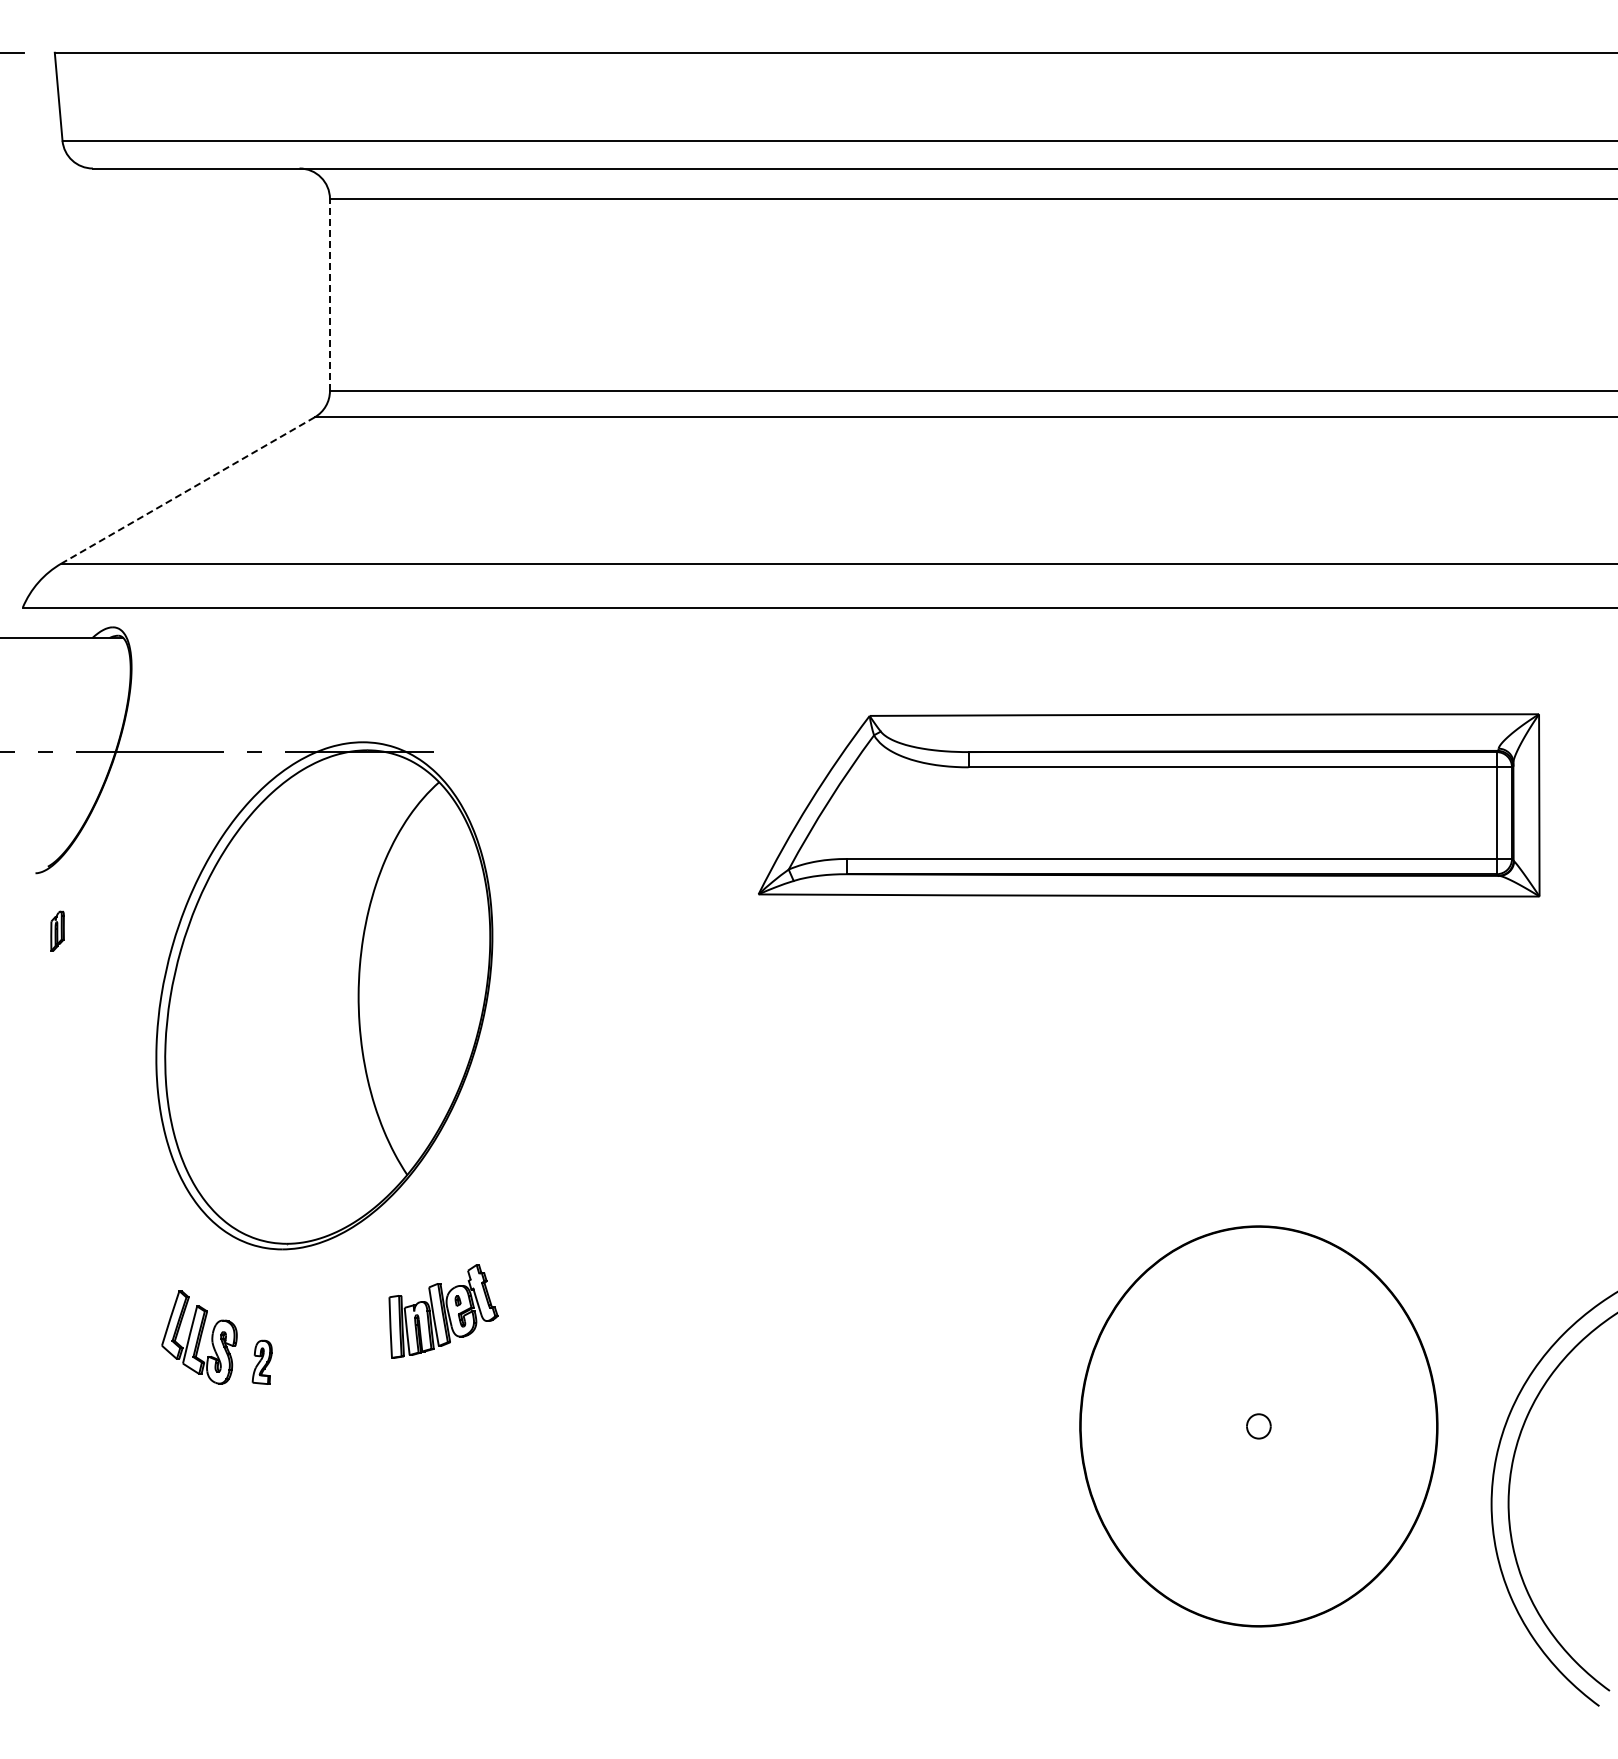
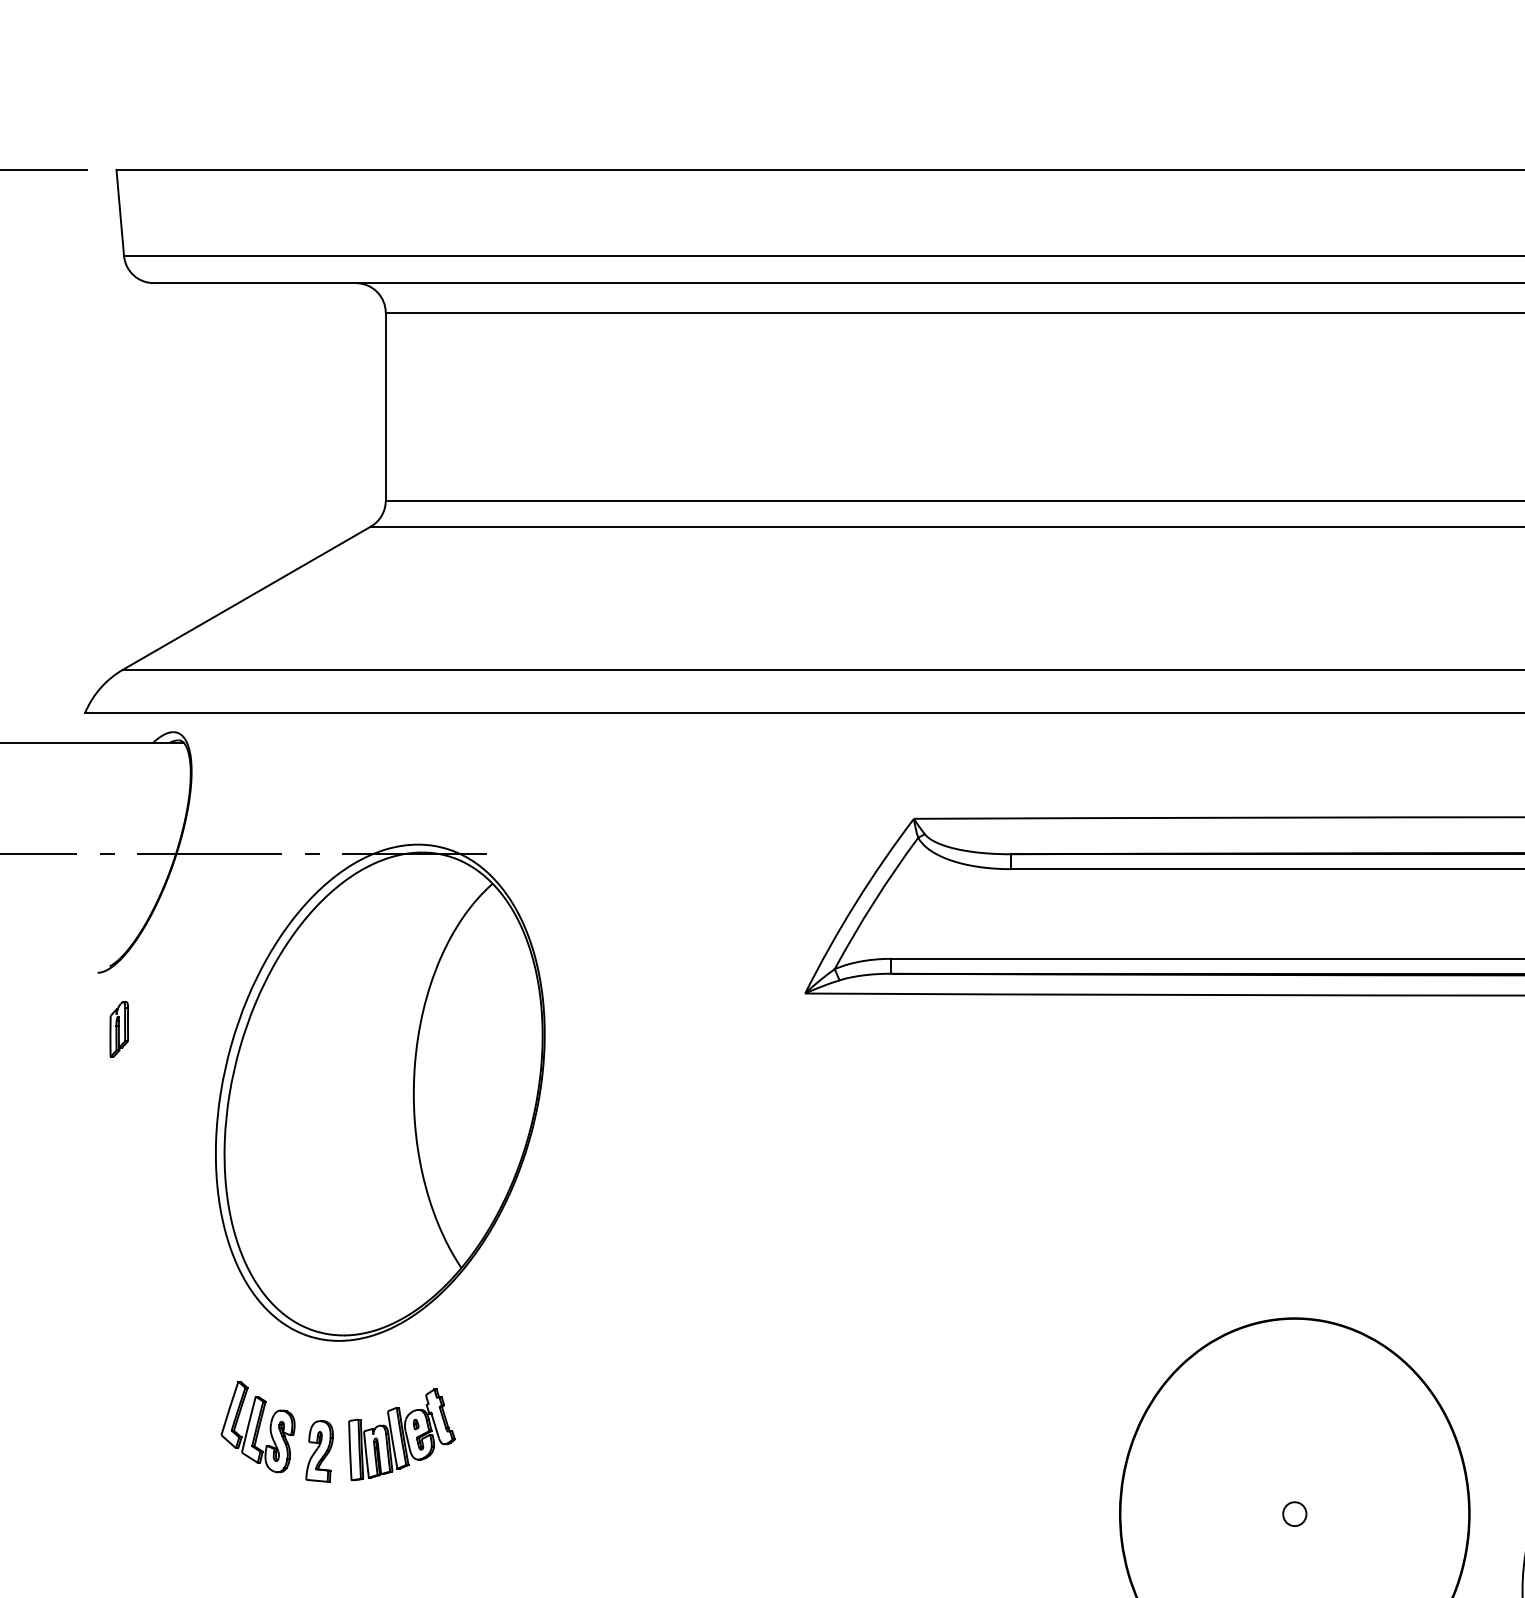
line: (329, 294) -> (385, 406), dashed -> solid
line: (187, 490) -> (246, 598), dashed -> solid
part: (57, 930) -> (119, 1028), size x1.43
part: (443, 1311) -> (401, 1434), moved
part: (261, 1362) -> (318, 1451), size x1.43

